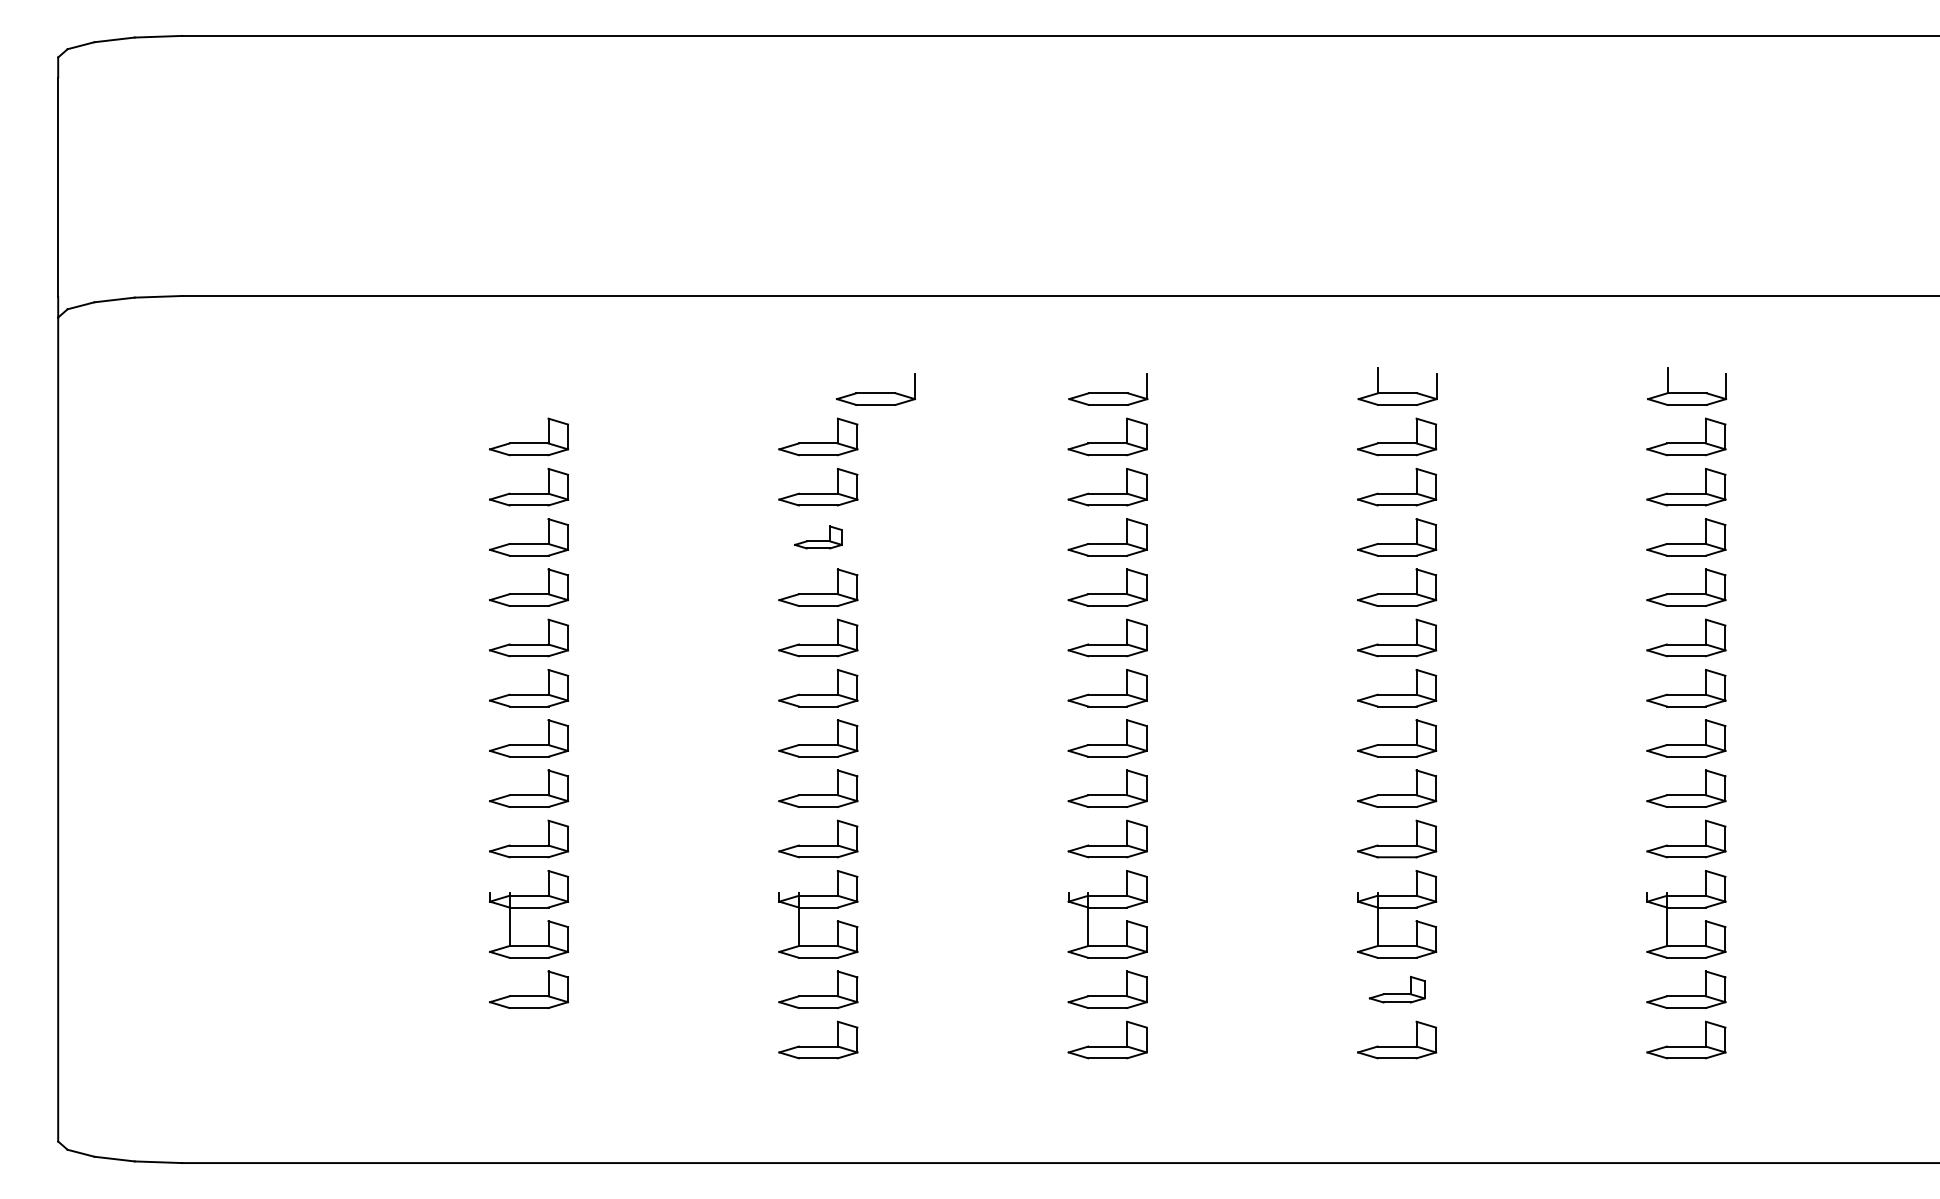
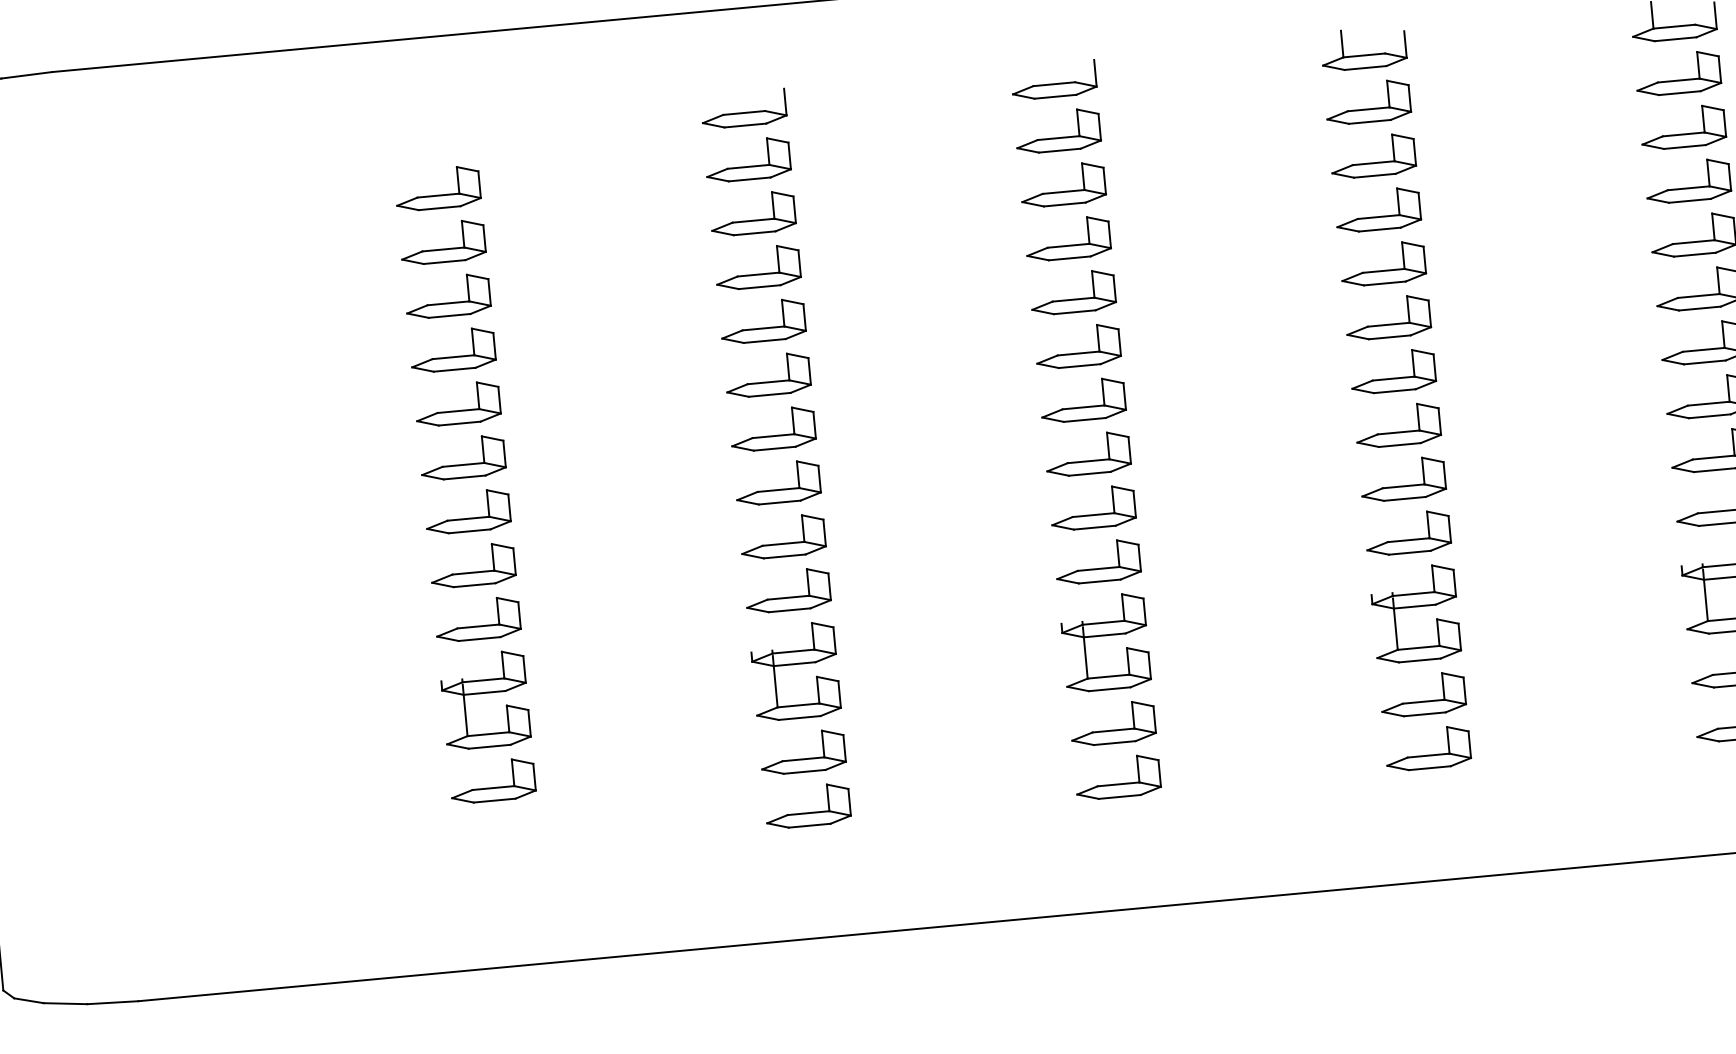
part: (875, 389) -> (743, 109), moved
part: (818, 537) -> (758, 267), size x1.67
part: (1397, 989) -> (1423, 694), size x1.43

